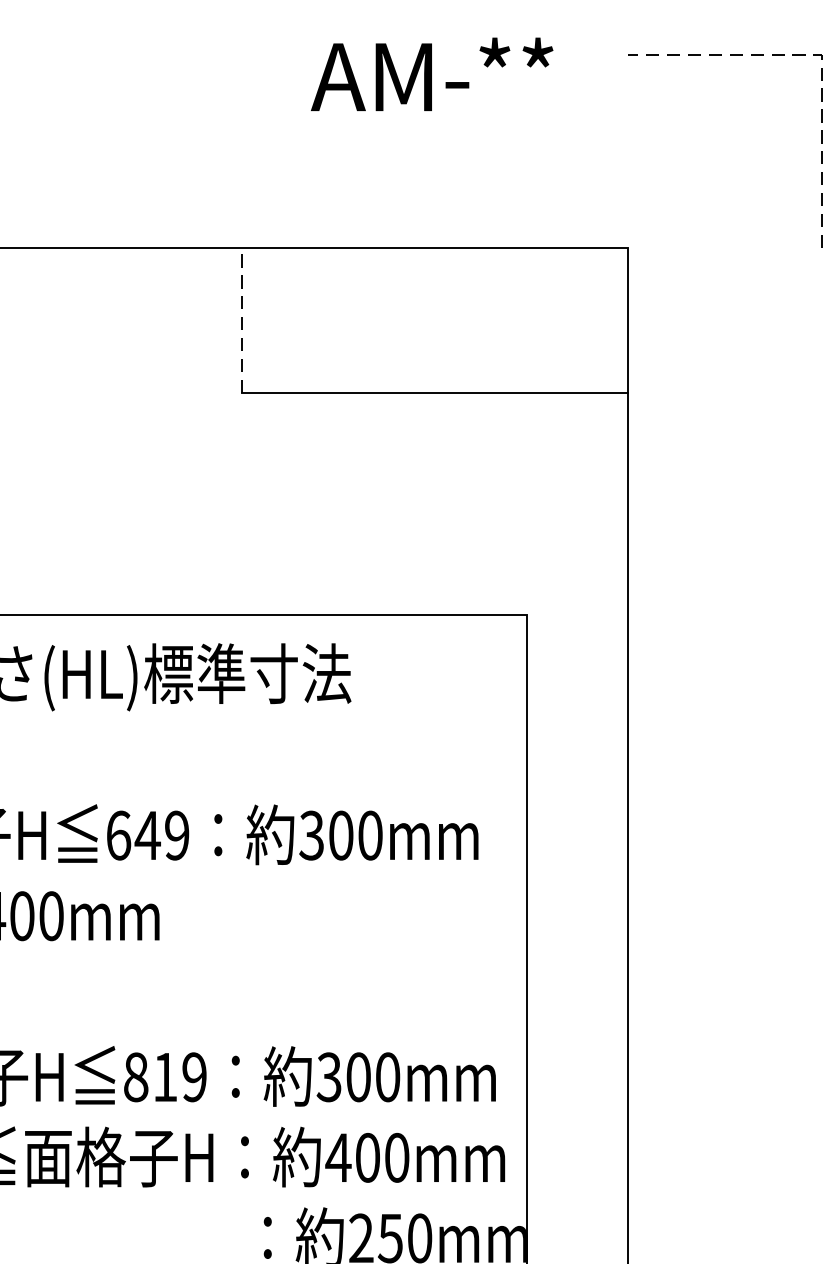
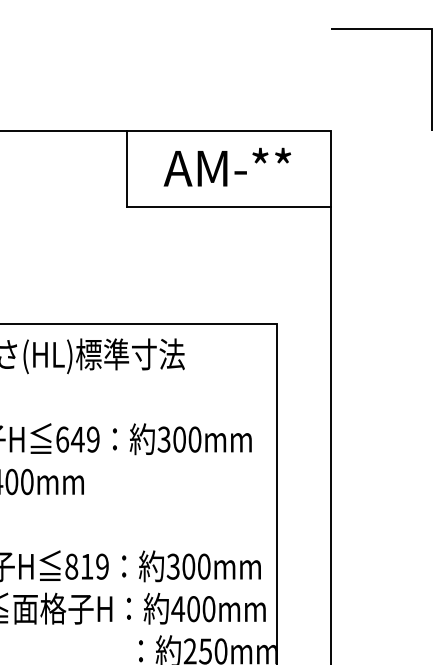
line: (821, 54) -> (432, 28), dashed -> solid
text: (432, 73) -> (227, 166), moved
line: (242, 320) -> (127, 168), dashed -> solid

